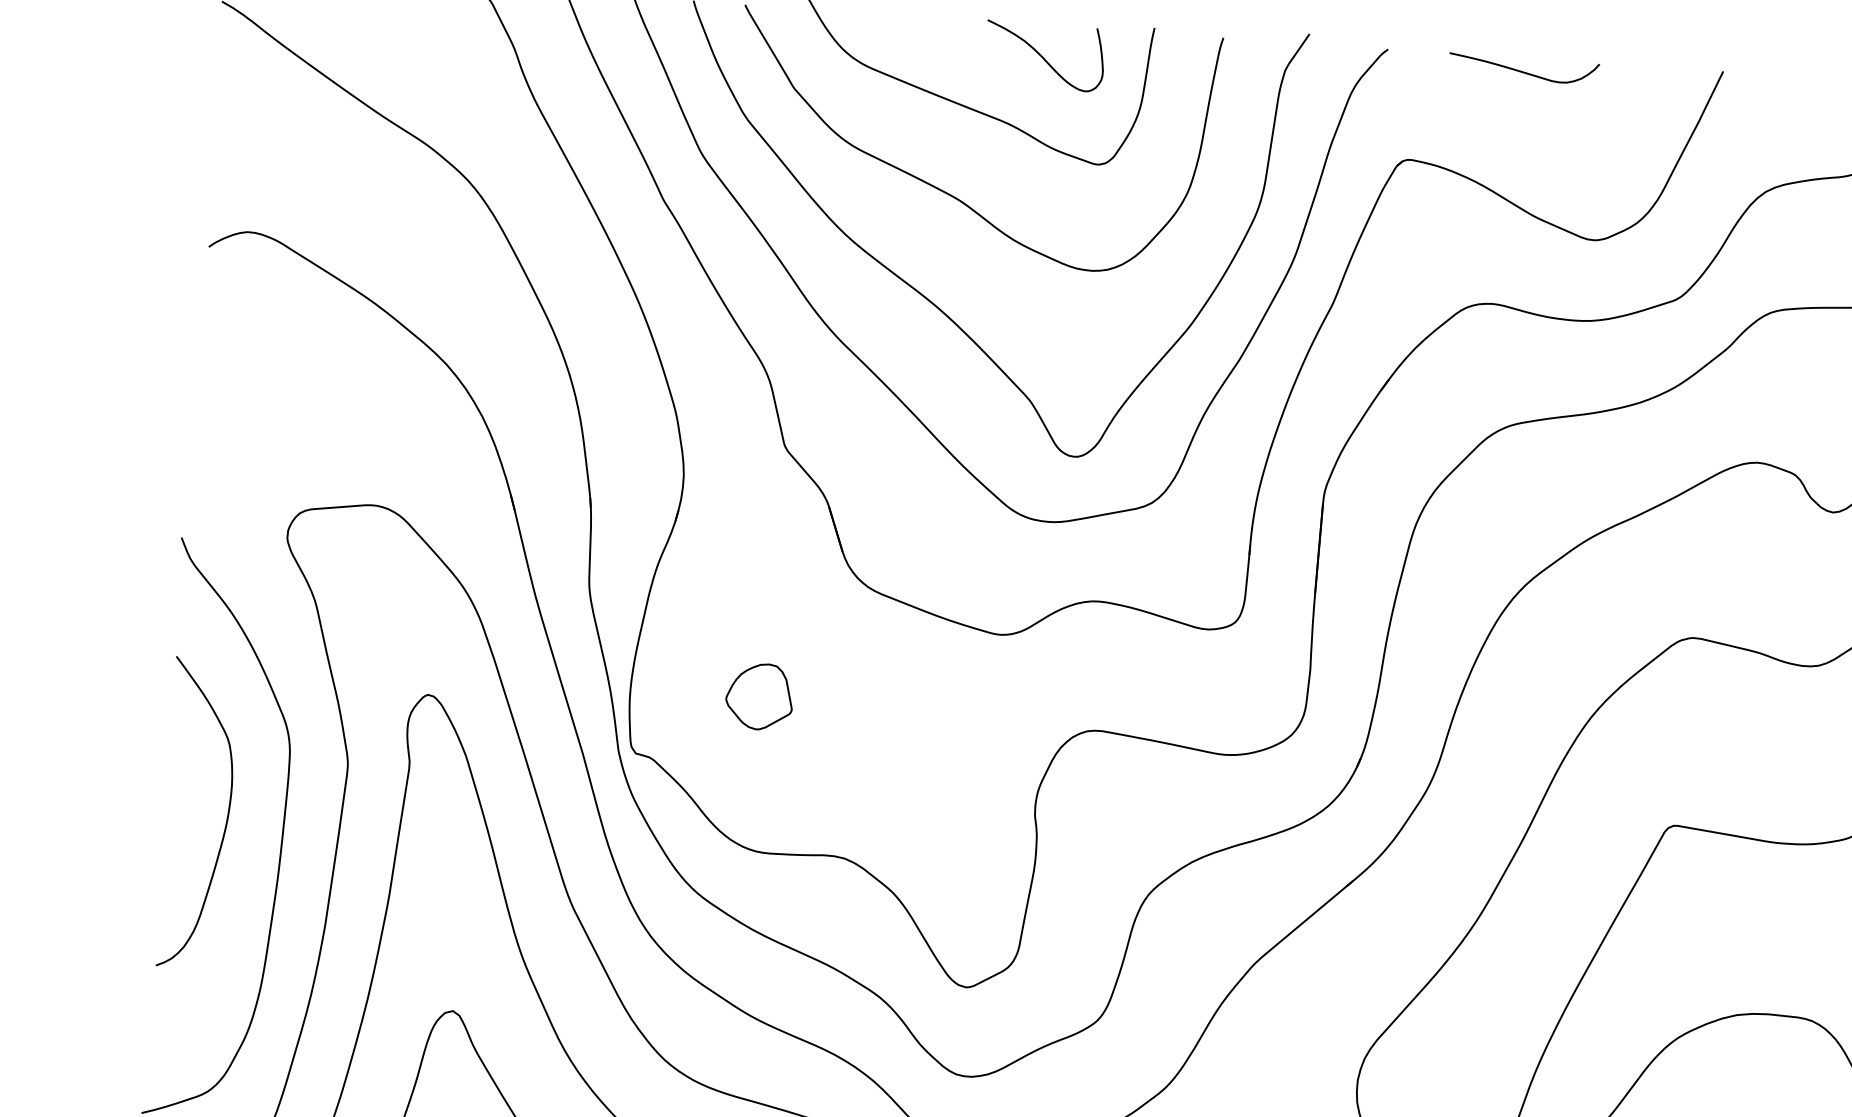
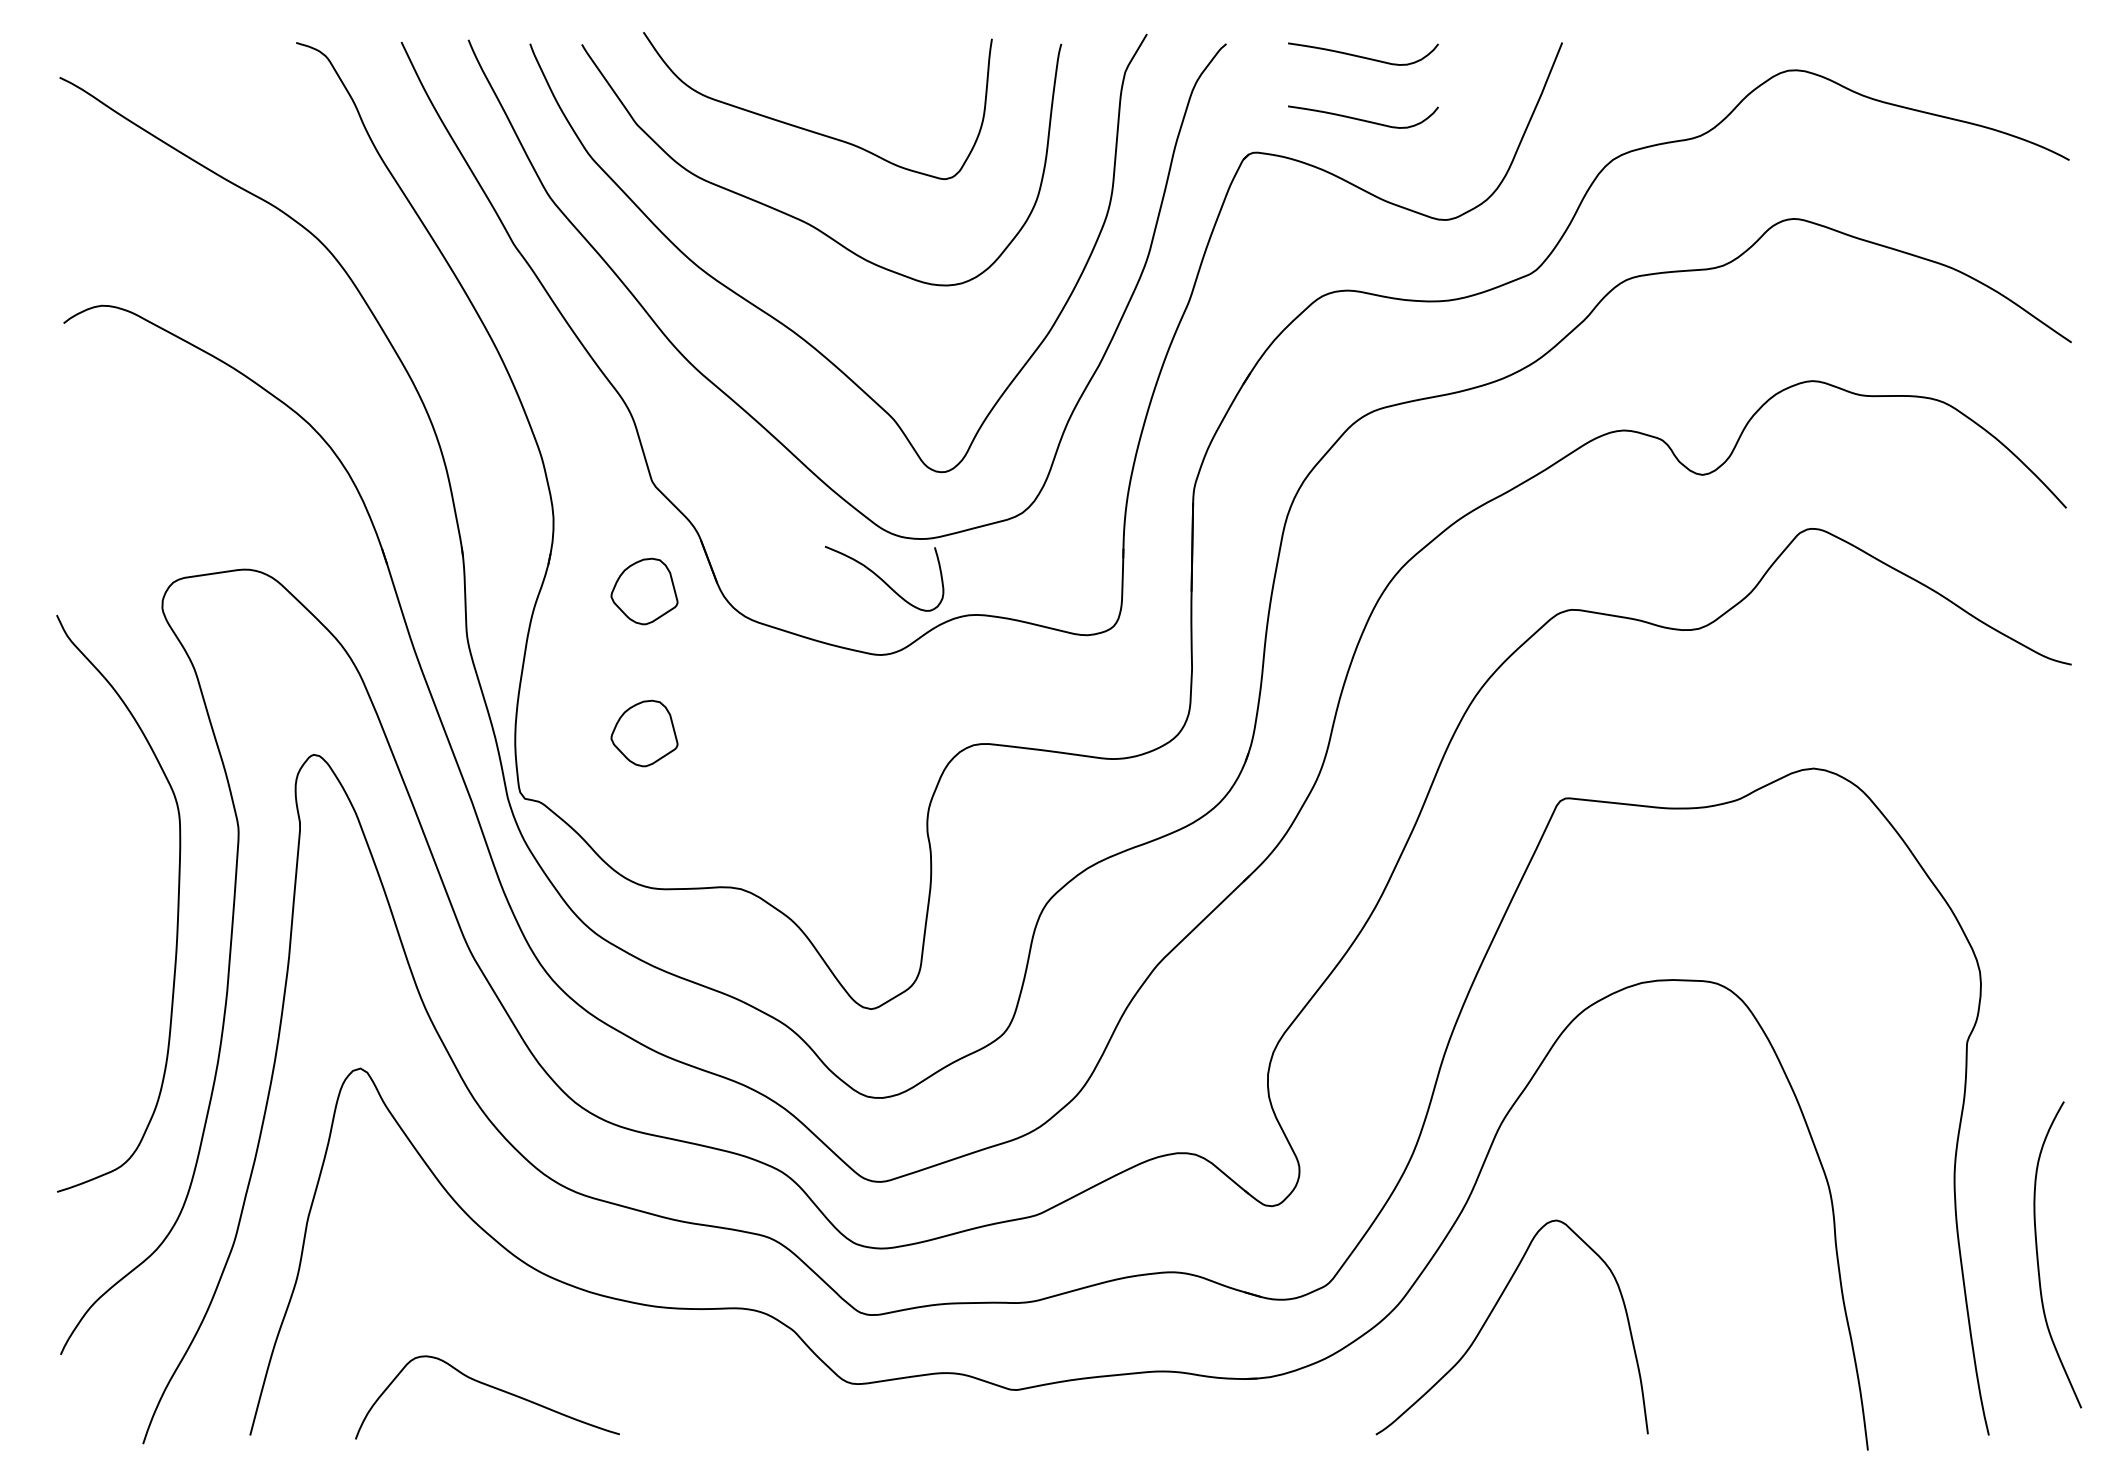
curve: (1043, 56) -> (883, 579), moved
curve: (1519, 134) -> (1363, 119), added
part: (769, 555) -> (644, 591), added
curve: (226, 814) -> (121, 888), removed

